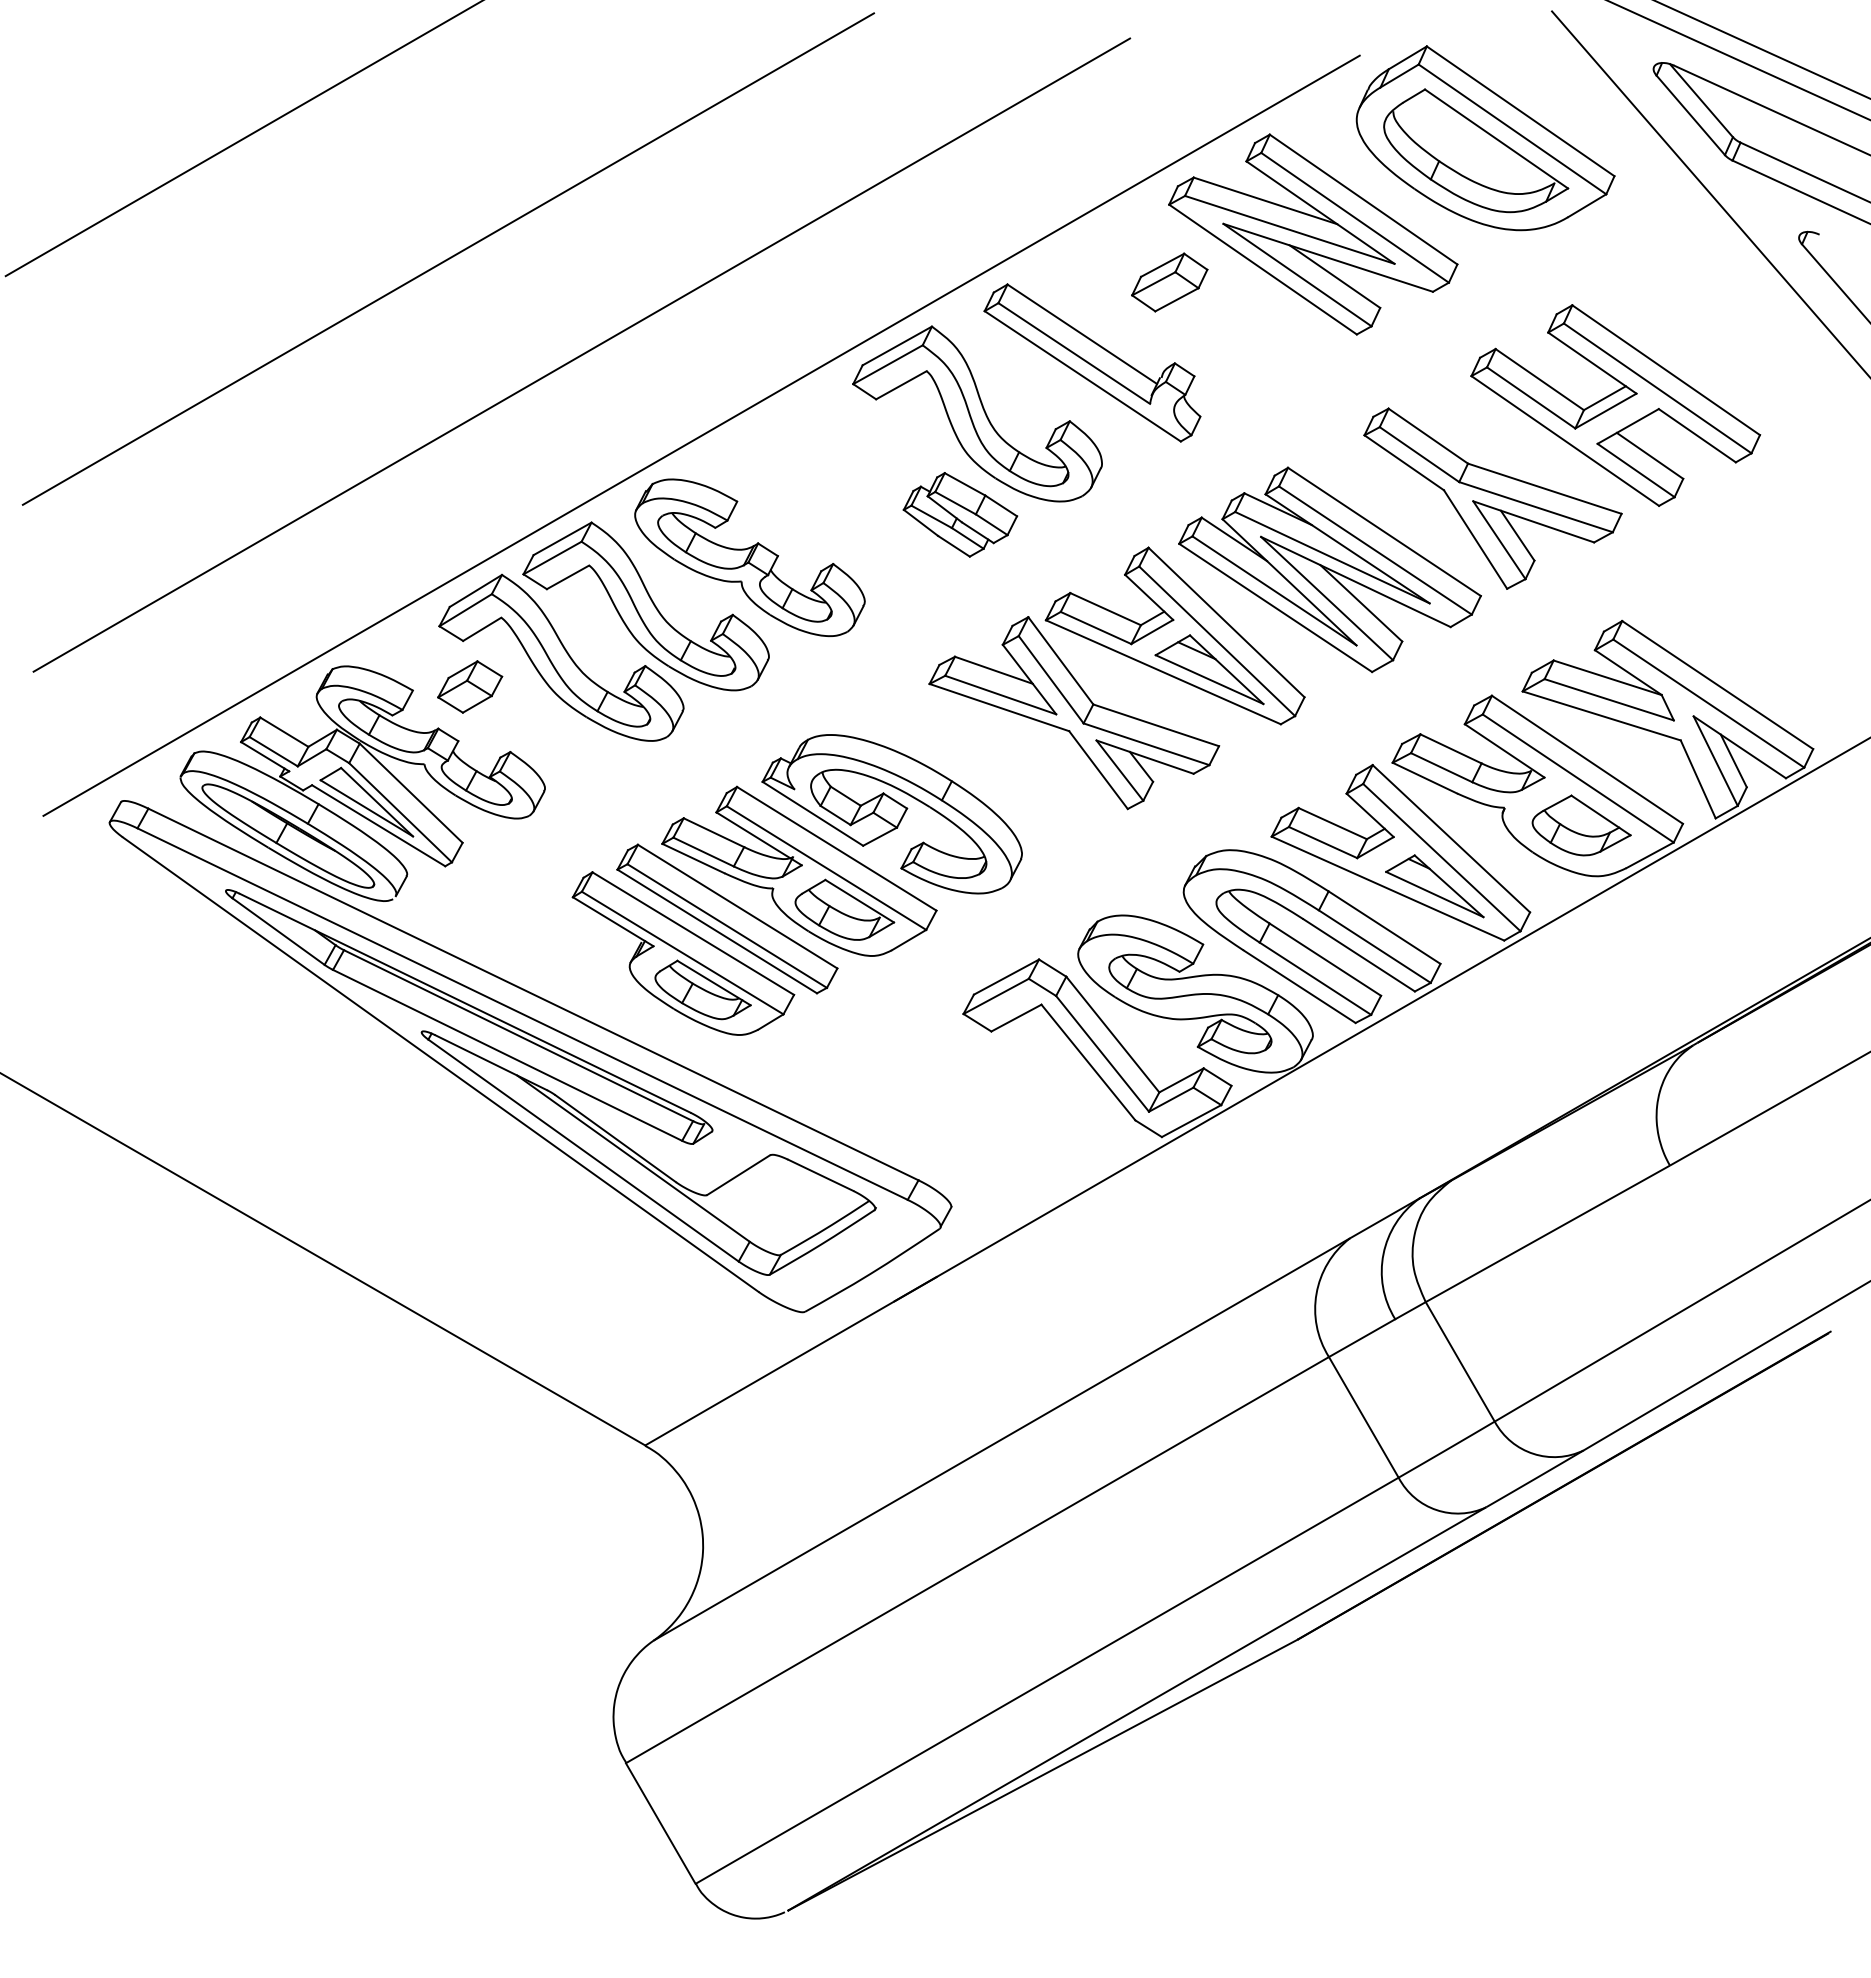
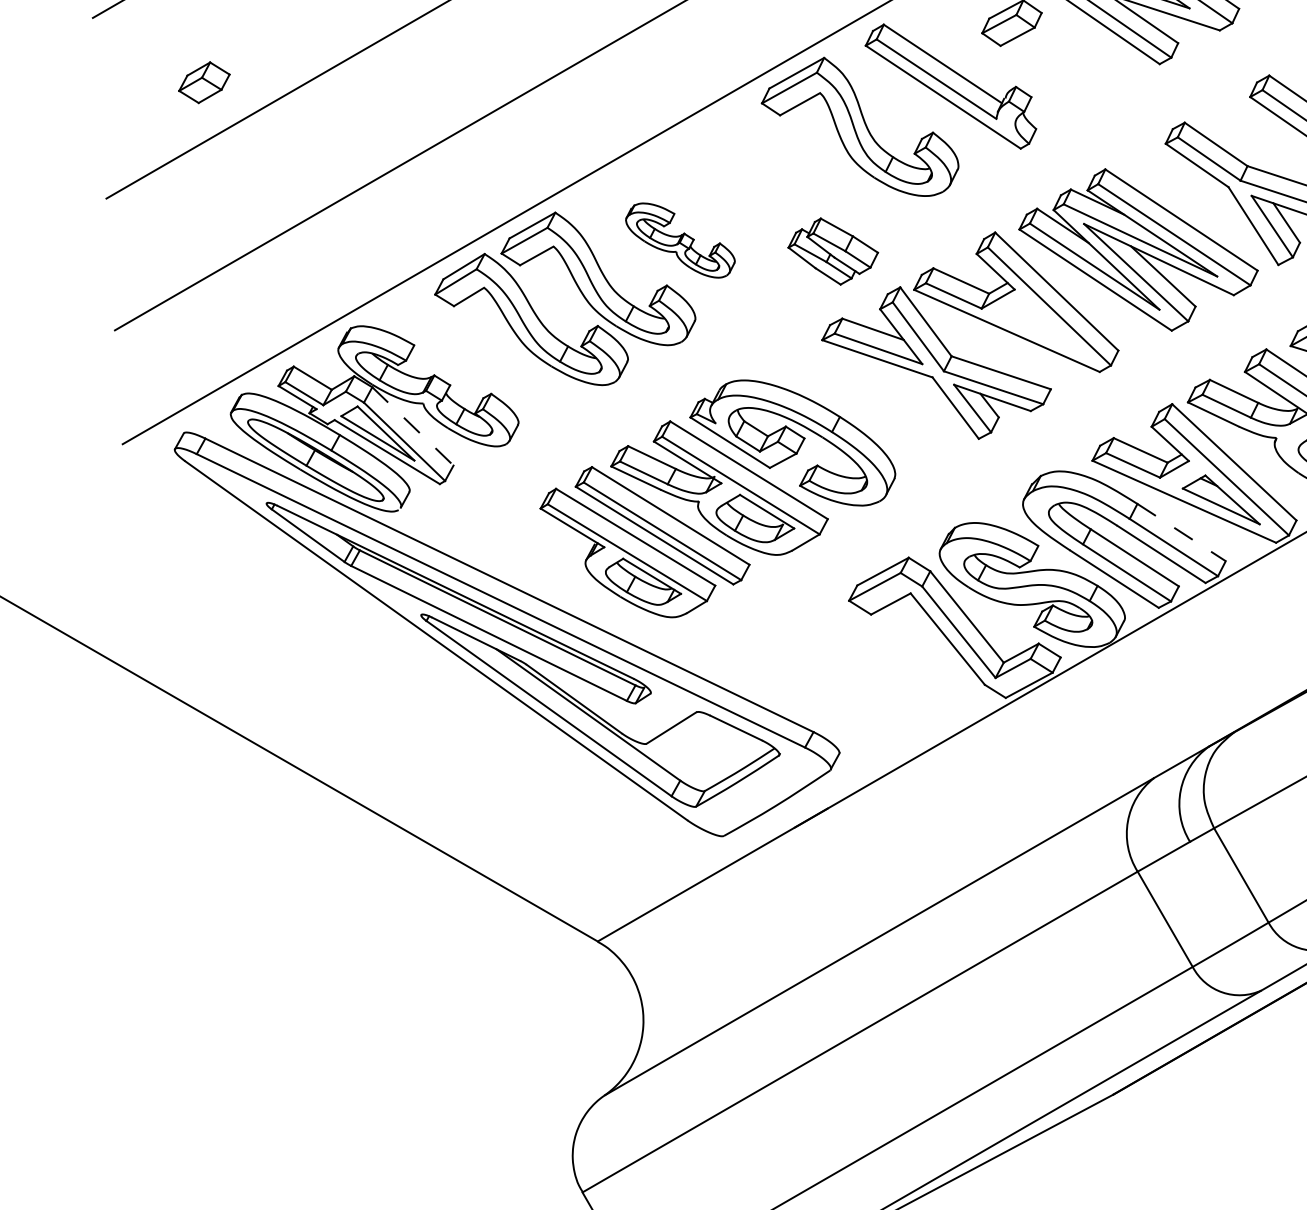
part: (960, 514) -> (833, 251), moved
part: (749, 557) -> (680, 240), size x0.6
part: (1209, 669) -> (1043, 328), removed
part: (470, 686) -> (204, 82), moved
line: (411, 793) -> (413, 426), solid -> dashed
line: (1384, 927) -> (1181, 532), solid -> dashed

